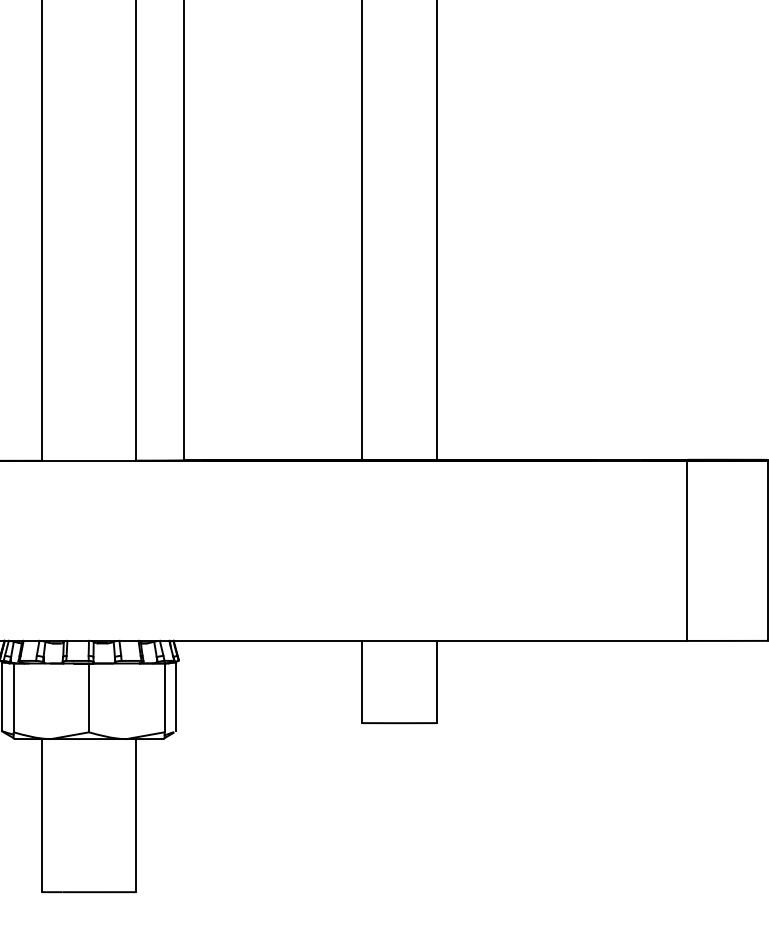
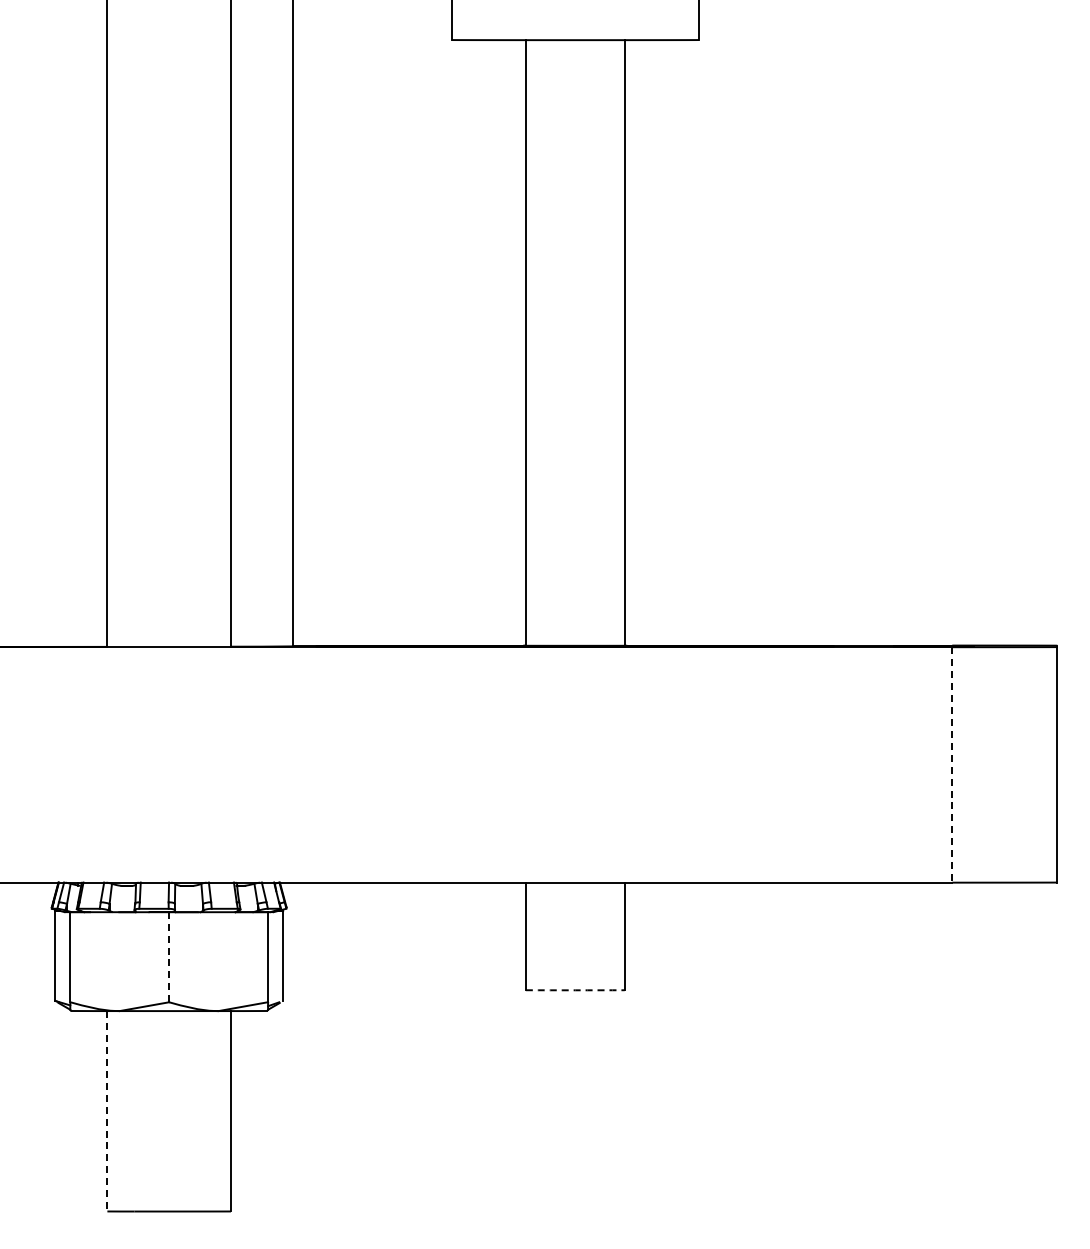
line: (687, 550) -> (952, 764), solid -> dashed
line: (89, 697) -> (169, 956), solid -> dashed
arc: (399, 723) -> (575, 990), solid -> dashed
line: (41, 815) -> (107, 1111), solid -> dashed

